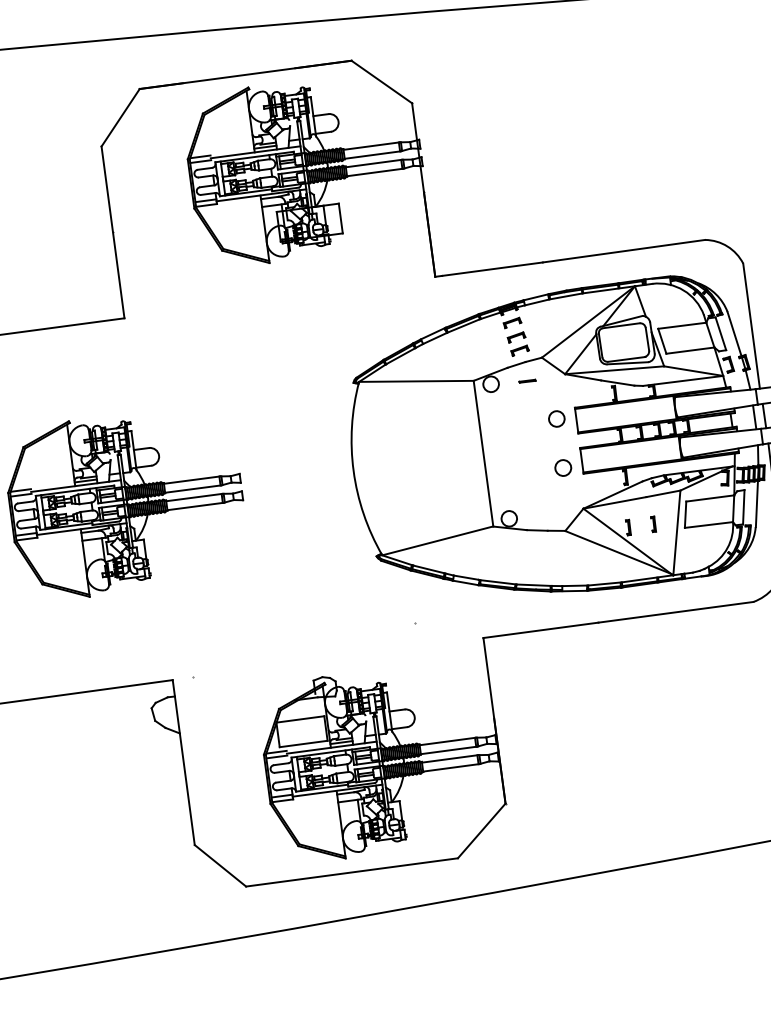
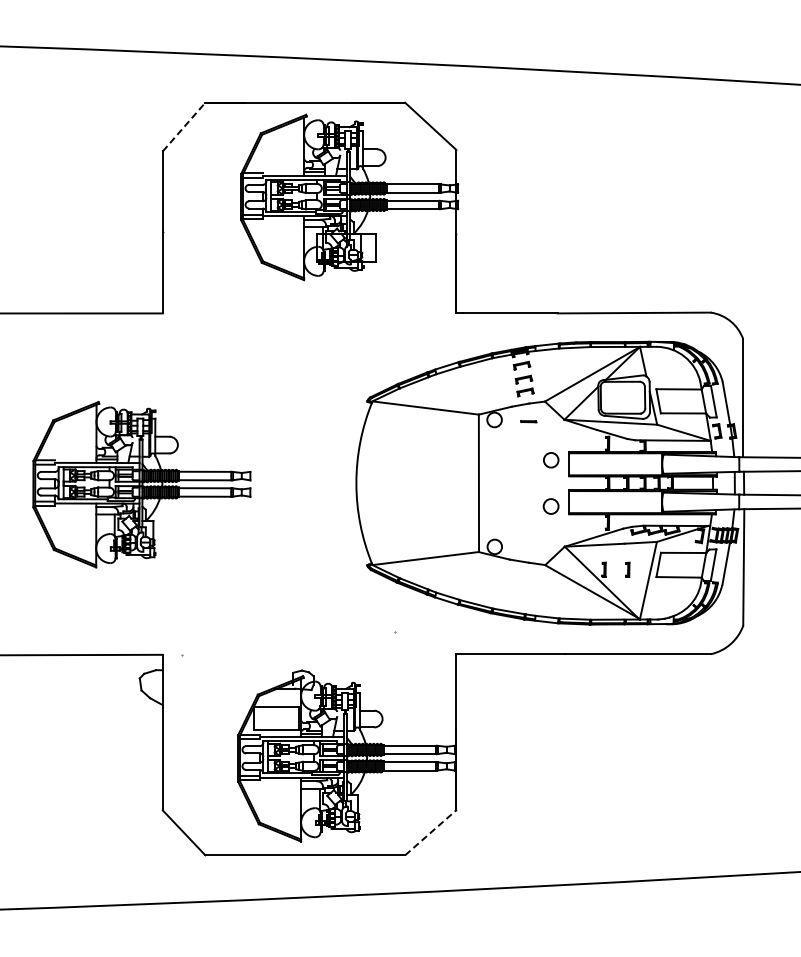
line: (120, 117) -> (184, 126), solid -> dashed
line: (481, 830) -> (430, 832), solid -> dashed

